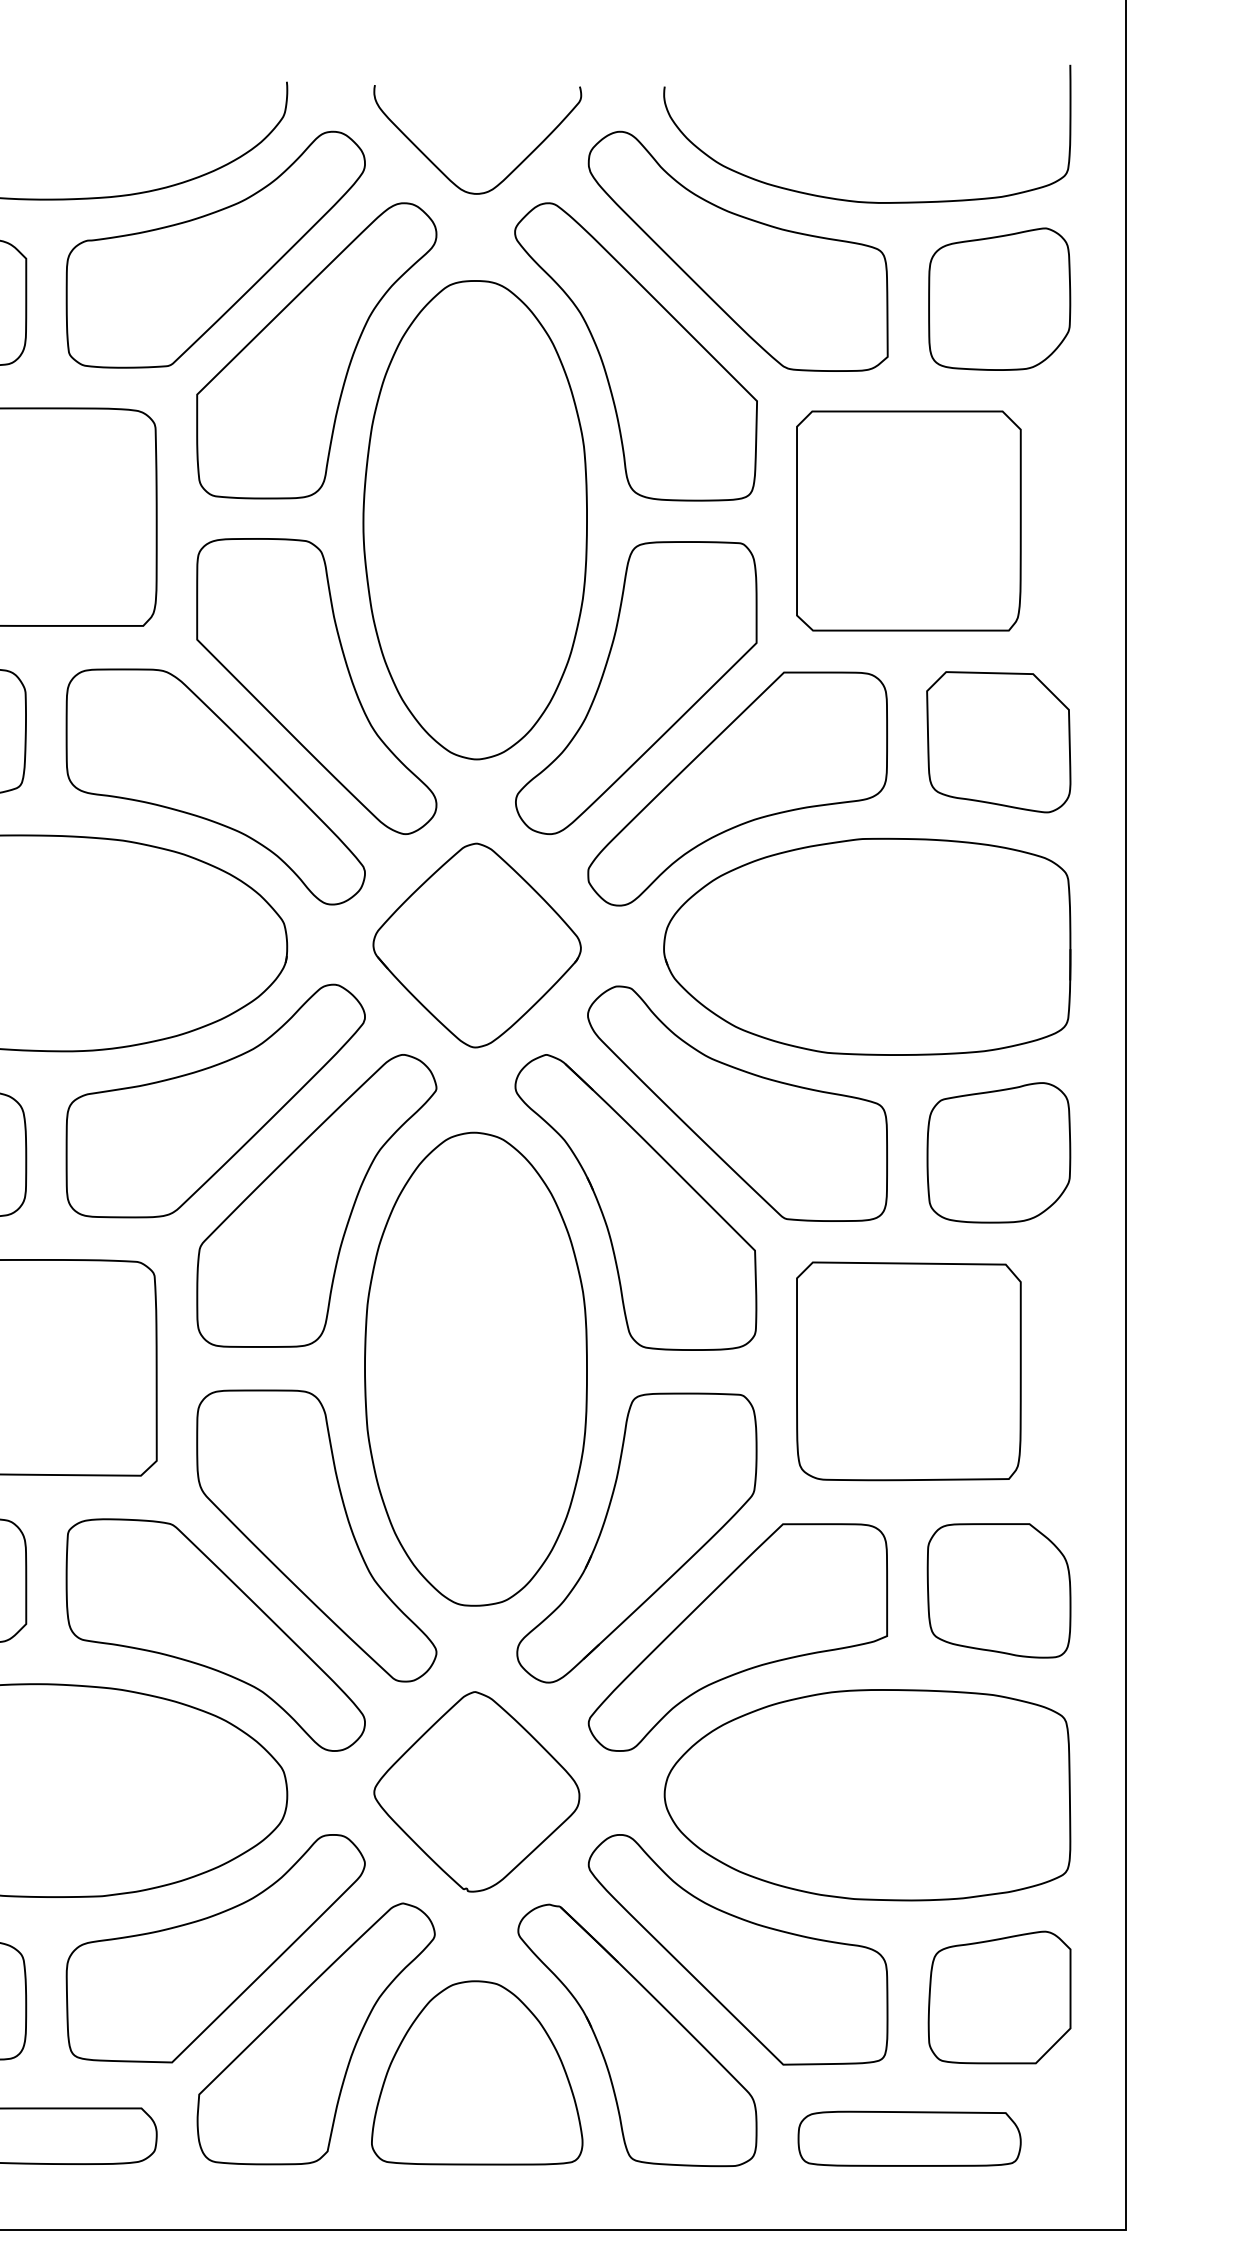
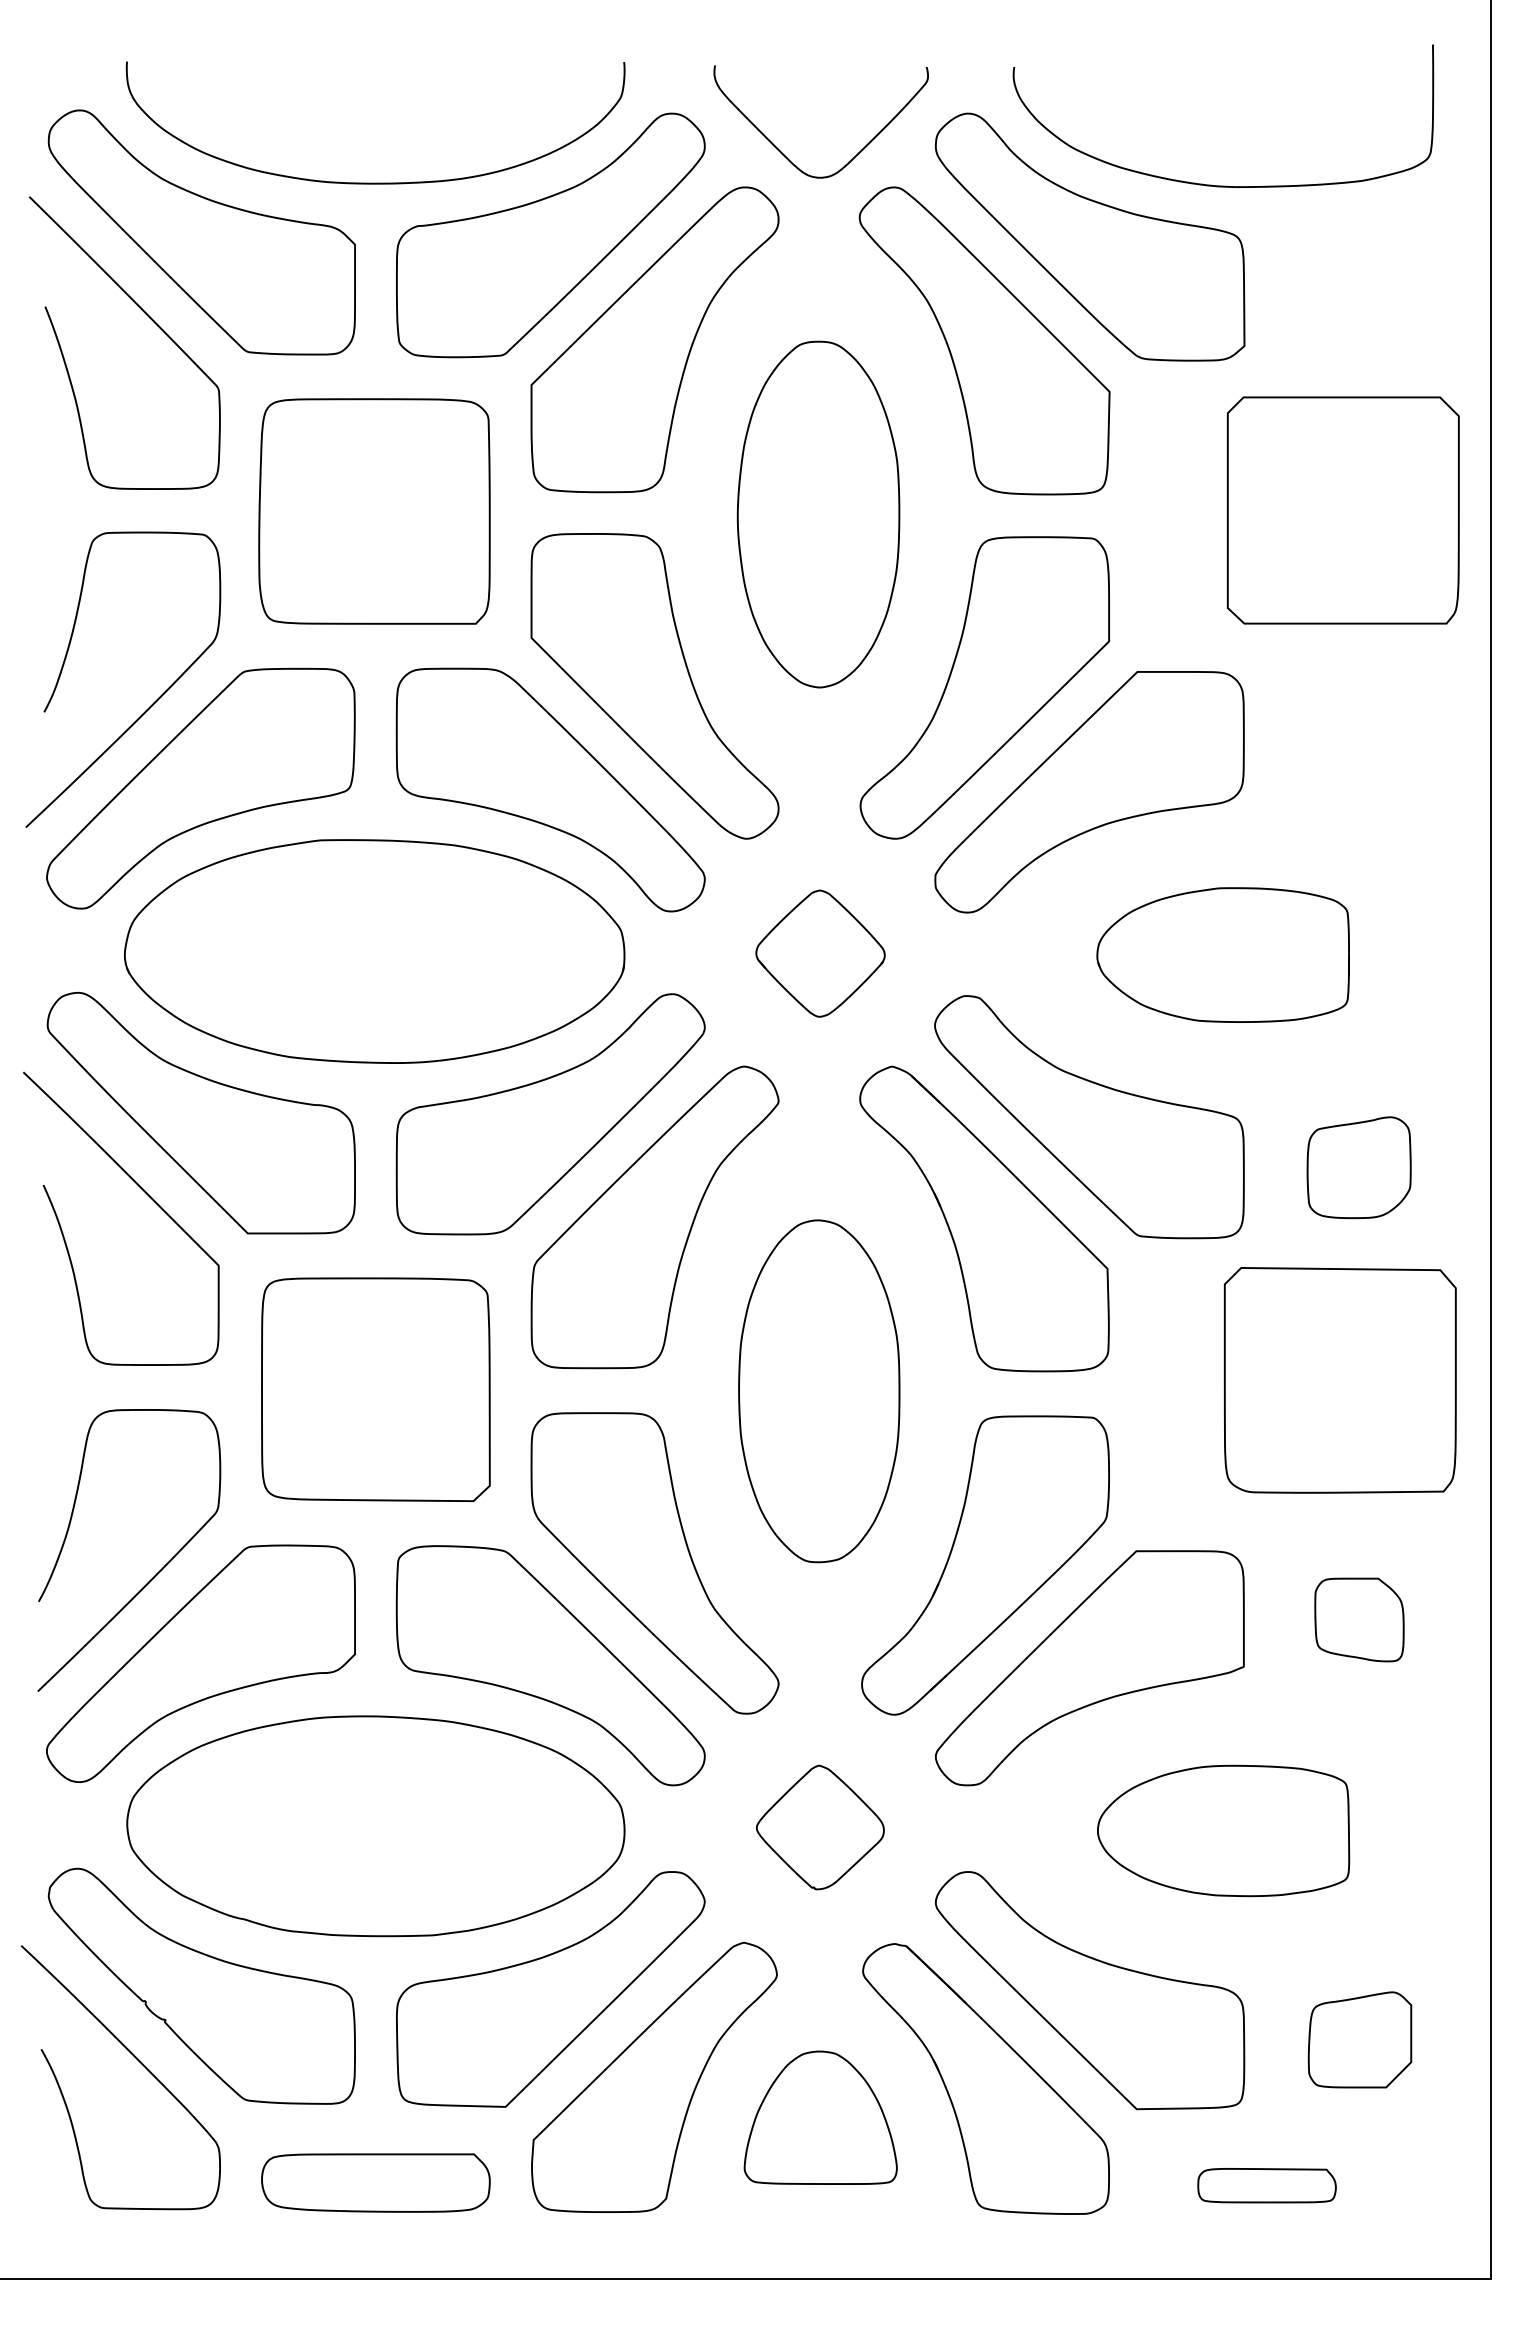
part: (999, 299) -> (1359, 286), removed
part: (475, 520) -> (818, 514), size x0.7
part: (908, 521) -> (1342, 510), moved
part: (998, 741) -> (1358, 743), removed
part: (477, 945) -> (820, 953), size x0.6
part: (866, 946) -> (1222, 954), size x0.6
part: (998, 1152) -> (1358, 1167), size x0.7
part: (475, 1369) -> (818, 1391), size x0.7
part: (908, 1371) -> (1339, 1380), moved
part: (999, 1590) -> (1359, 1619), size x0.6
part: (477, 1791) -> (820, 1827), size x0.6
part: (867, 1794) -> (1223, 1830), size x0.6
part: (999, 1997) -> (1359, 2039), size x0.7
part: (477, 2072) -> (820, 2117), size x0.7
part: (909, 2138) -> (1266, 2185), size x0.6

